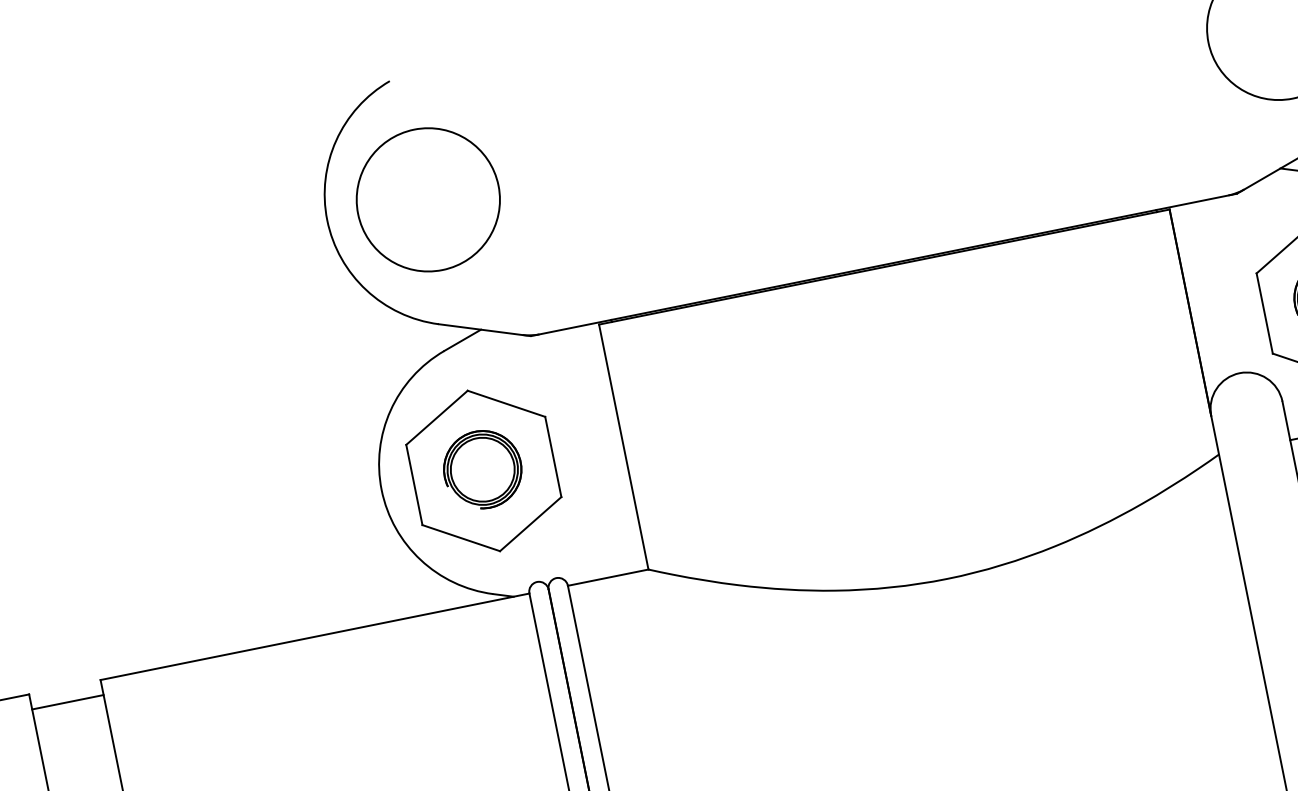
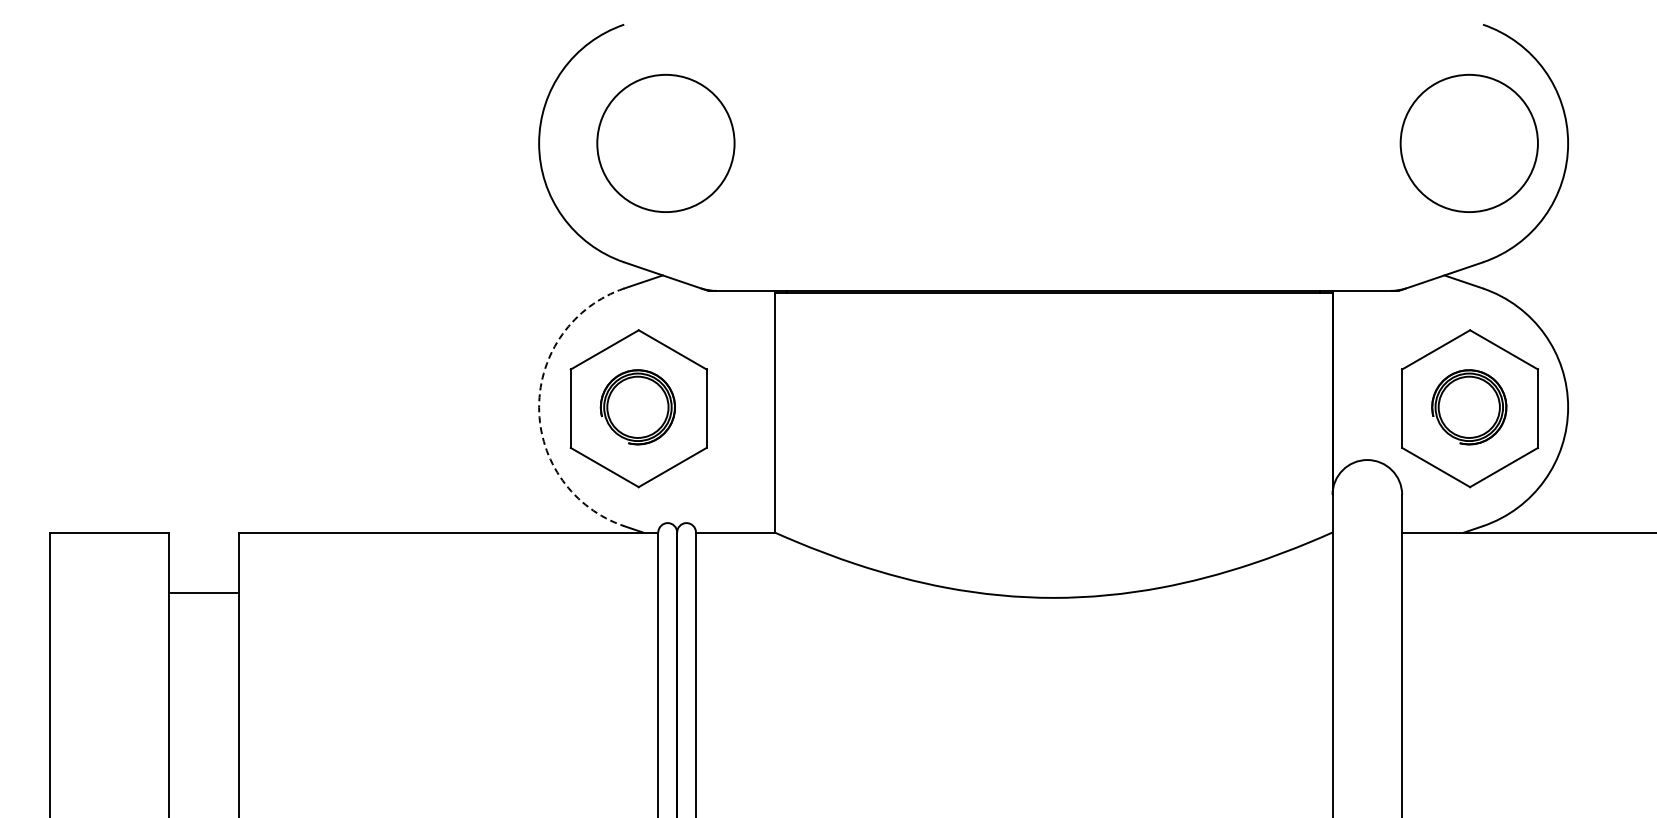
circle: (427, 199) -> (665, 143), moved
arc: (382, 490) -> (539, 407), solid -> dashed
line: (68, 702) -> (204, 593), moved

